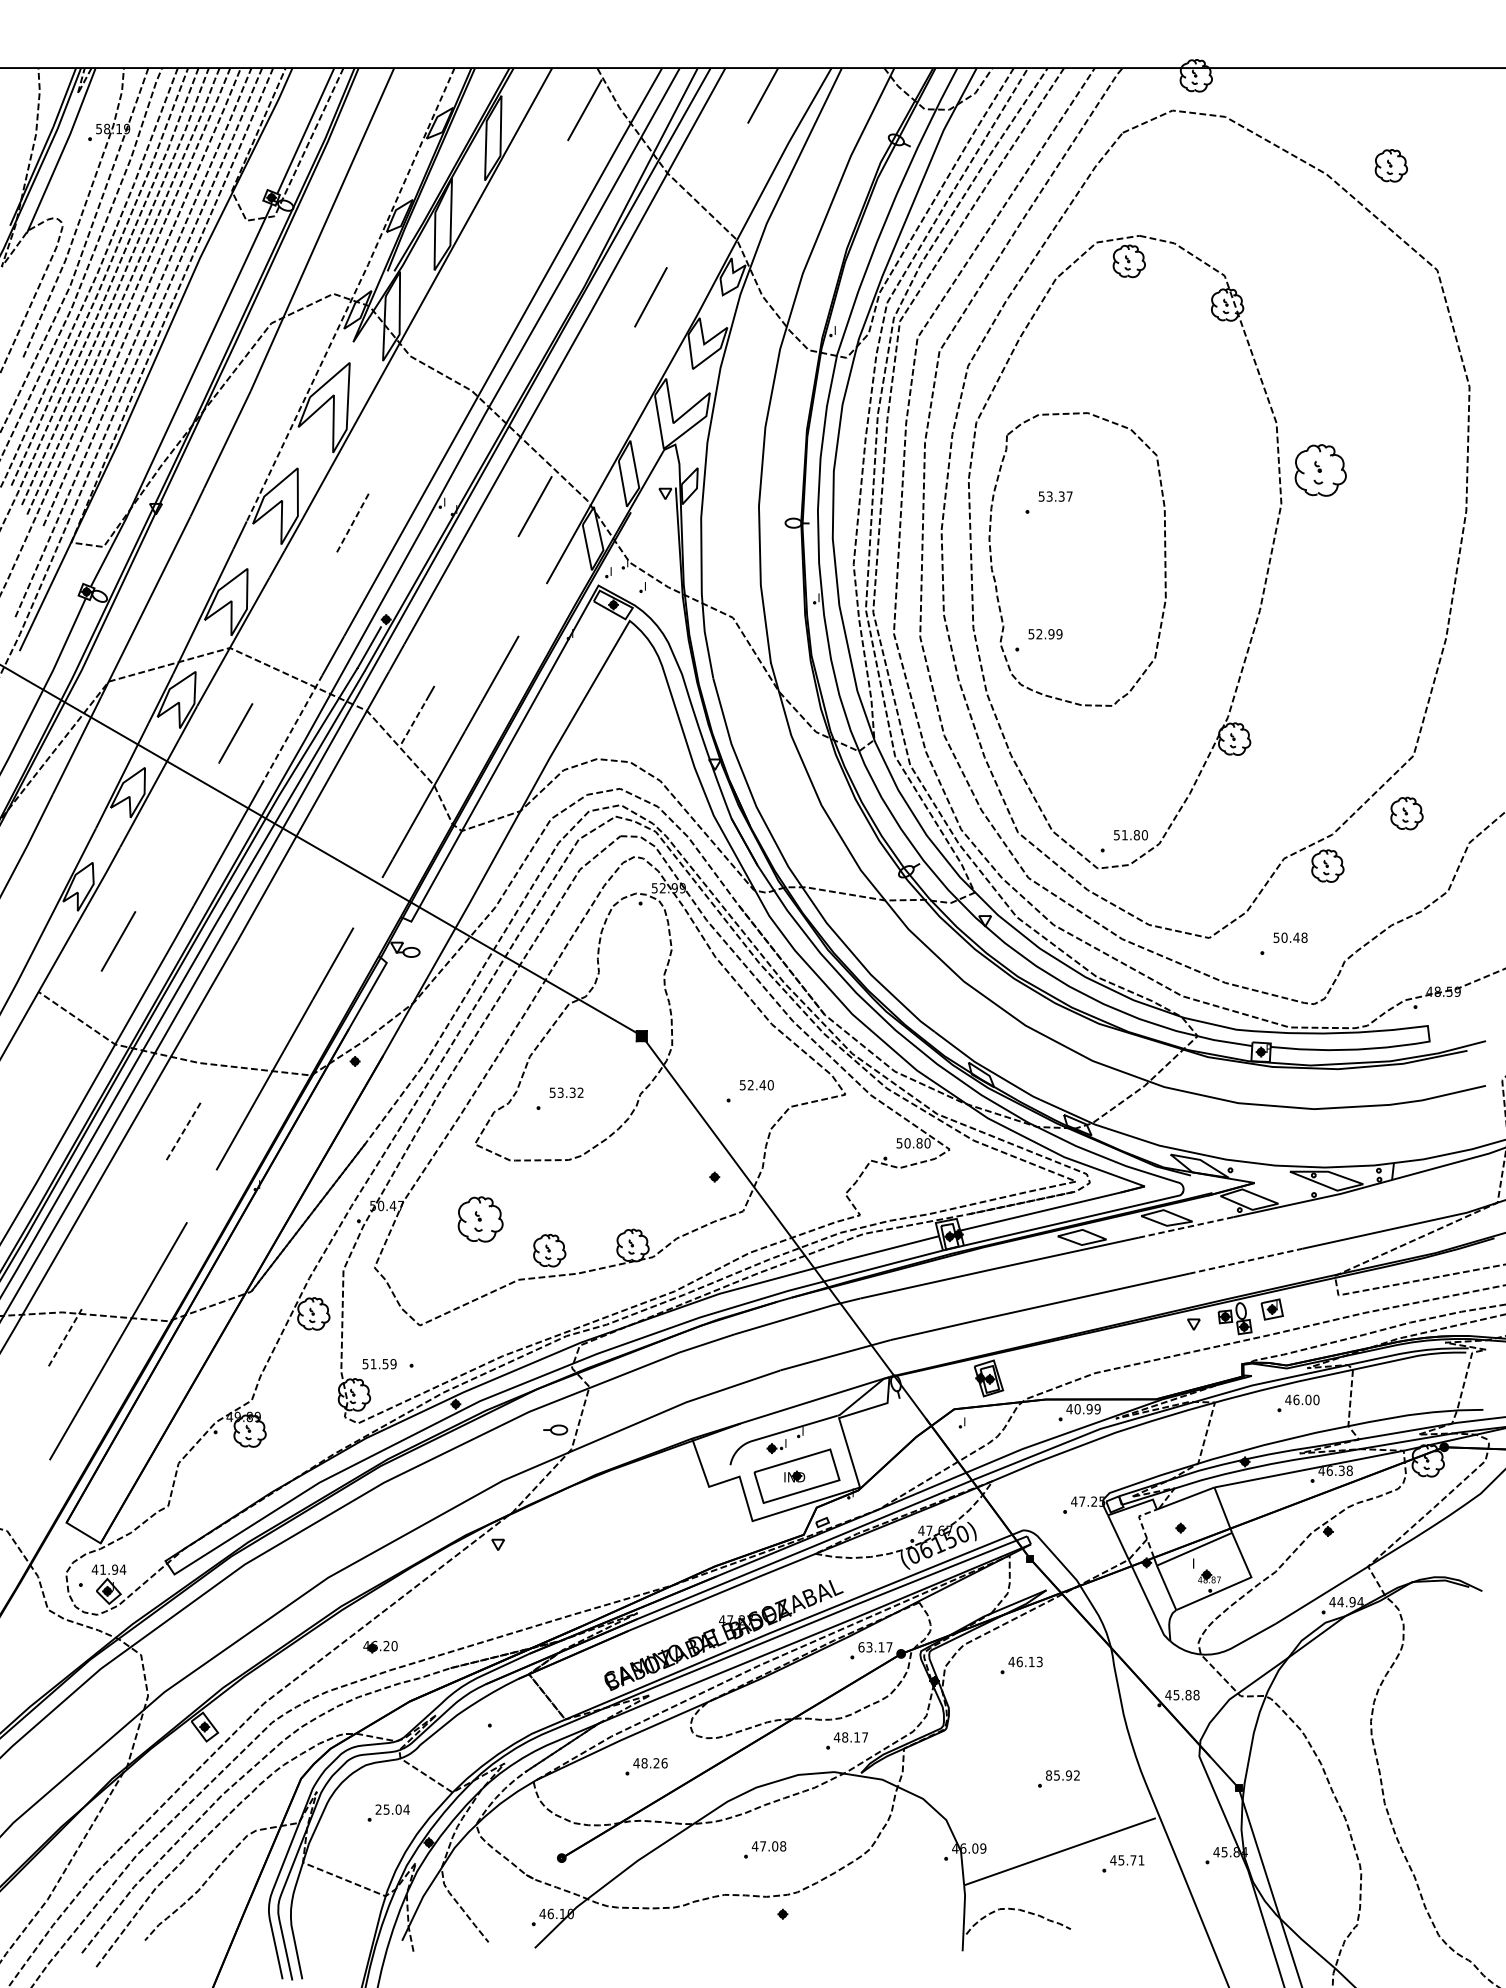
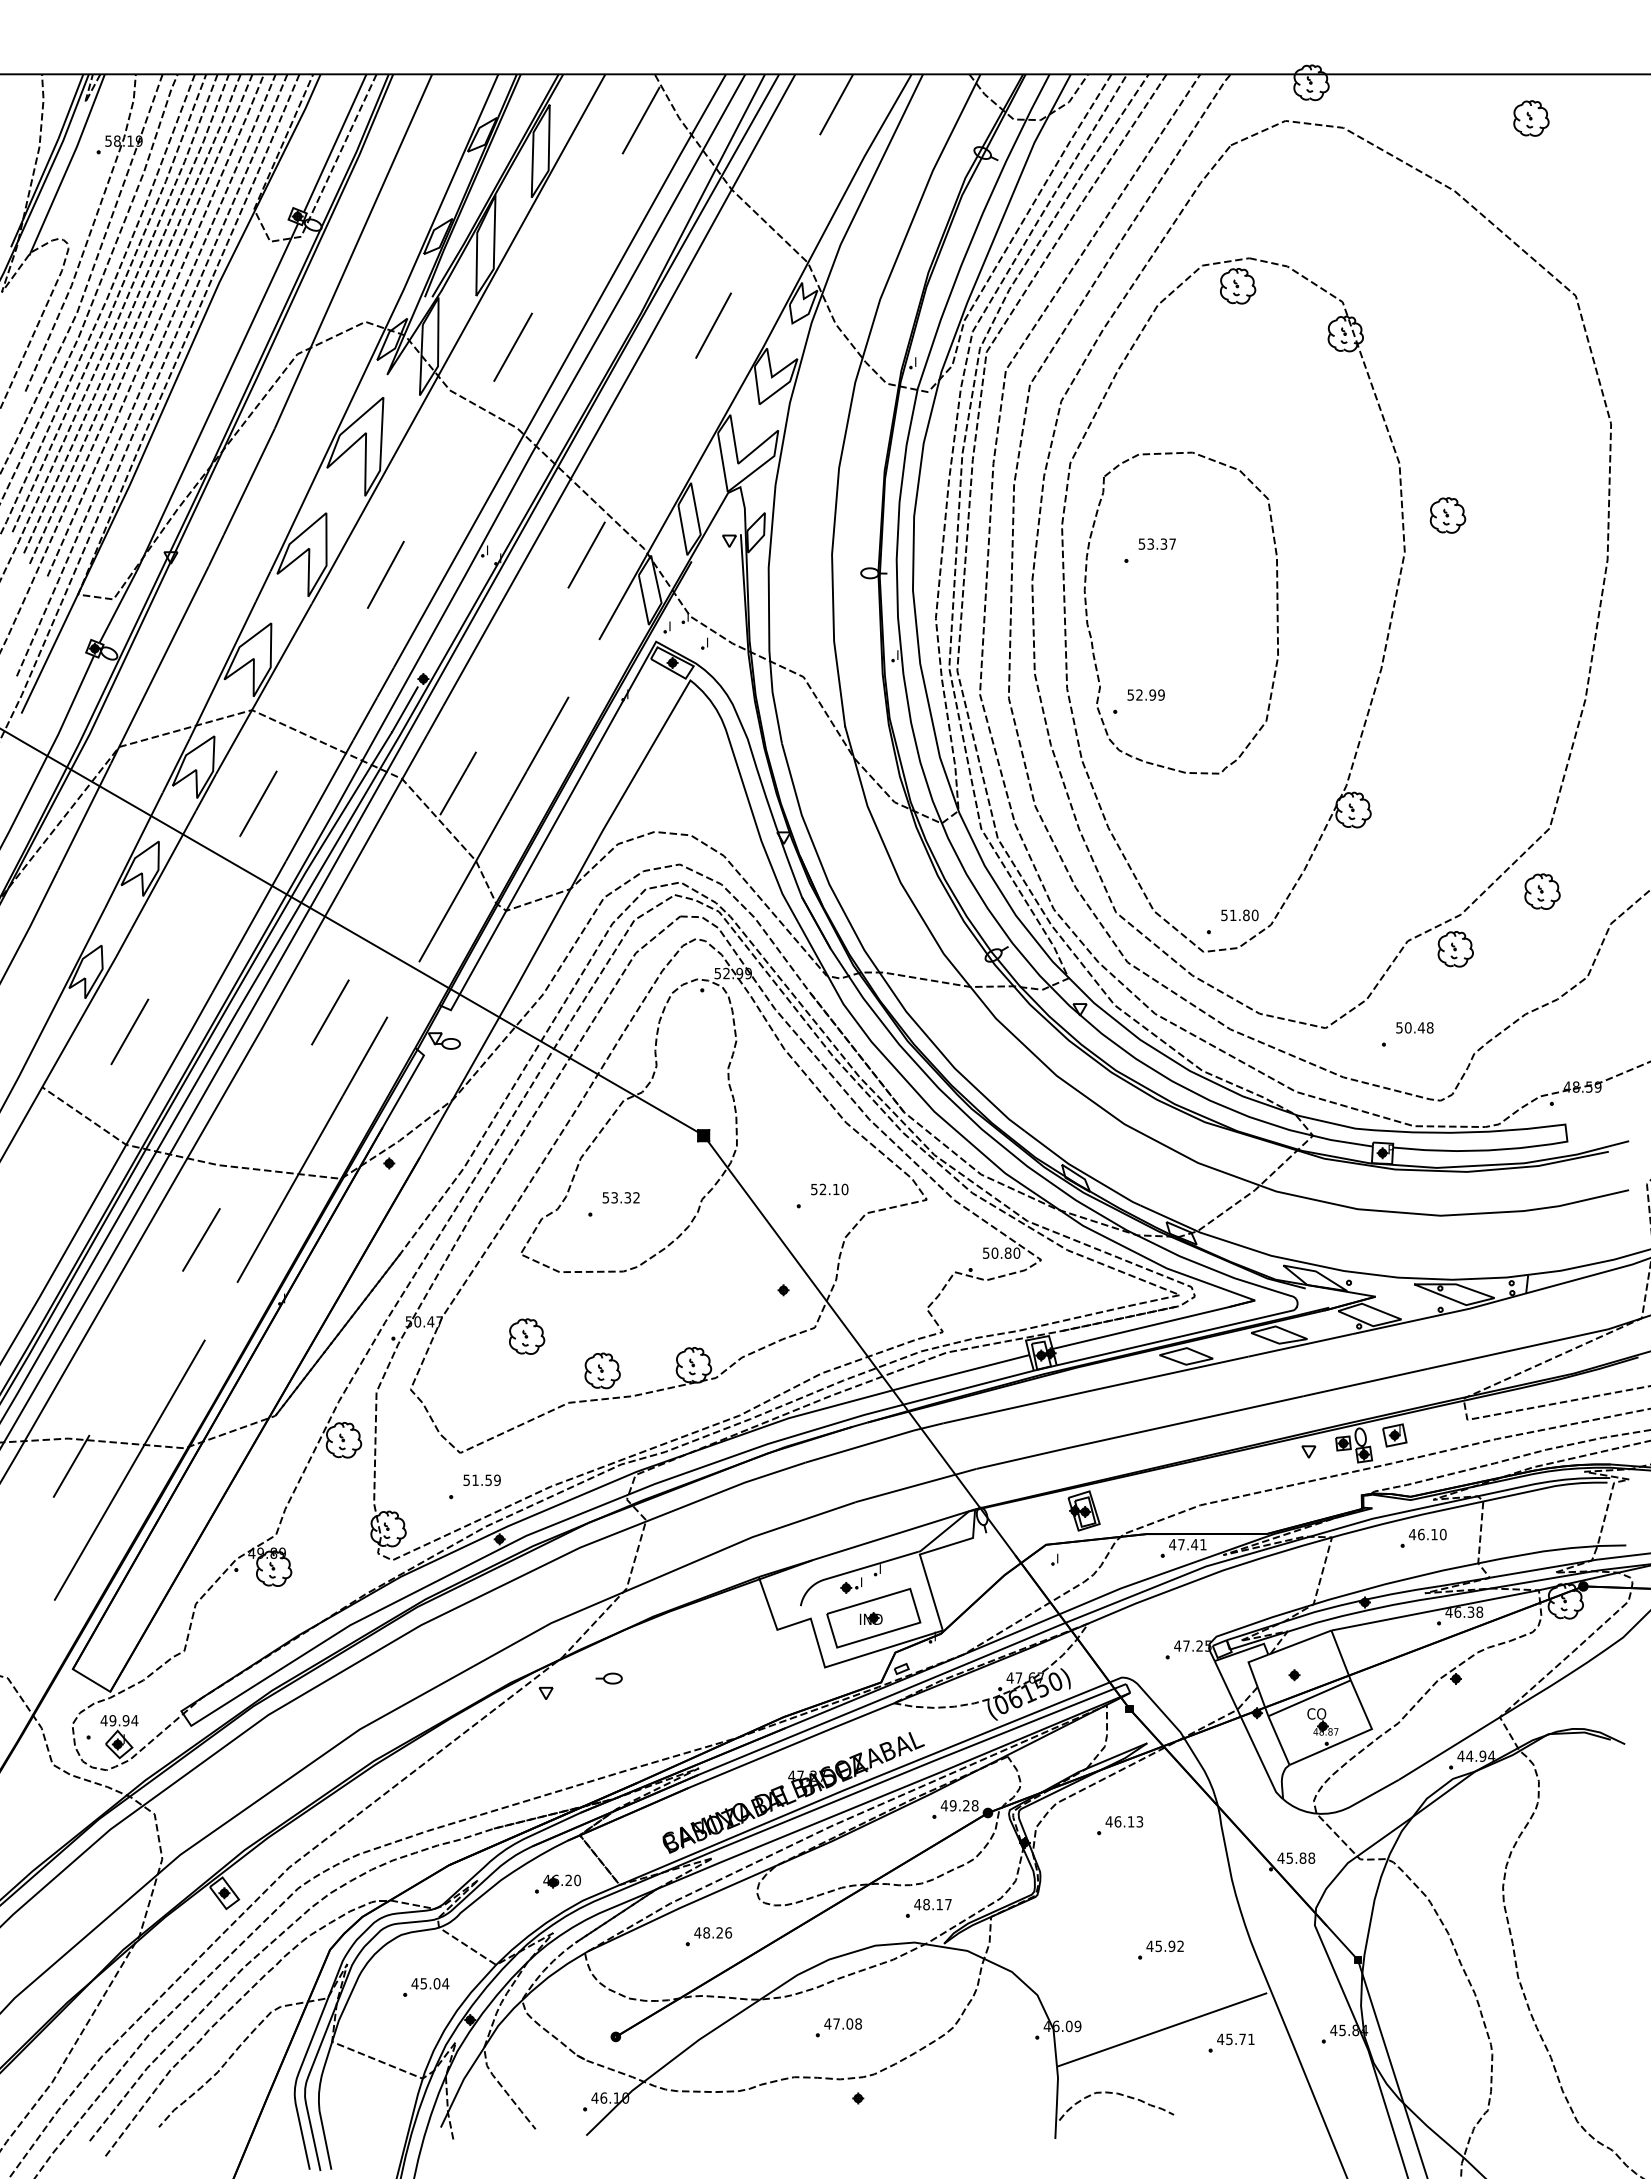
part: (1391, 165) -> (1531, 118), moved
line: (353, 297) -> (387, 325), dashed -> solid
line: (467, 316) -> (512, 346), added
part: (1320, 470) -> (1447, 515), size x0.62
line: (351, 525) -> (385, 575), dashed -> solid
line: (413, 722) -> (453, 791), dashed -> solid
line: (291, 730) -> (319, 800), dashed -> solid
line: (301, 923) -> (330, 1012), added
text: (762, 1085) -> (835, 1189), 52.40 -> 52.10
line: (183, 1130) -> (201, 1239), dashed -> solid
part: (481, 1219) -> (527, 1336), size x0.71
line: (1186, 1227) -> (1300, 1345), dashed -> solid
line: (1245, 1261) -> (1365, 1382), dashed -> solid
line: (65, 1336) -> (71, 1465), dashed -> solid
text: (379, 1363) -> (481, 1479), moved
text: (1308, 1399) -> (1434, 1534), 46.00 -> 46.10
text: (1087, 1409) -> (1192, 1544), 40.99 -> 47.41
part: (555, 1429) -> (608, 1678), moved
line: (1142, 1527) -> (1252, 1674), dashed -> solid
text: (1200, 1563) -> (1316, 1713), I -> CO
text: (102, 1569) -> (112, 1720), 41.94 -> 49.94
part: (379, 1647) -> (561, 1881), moved
text: (875, 1647) -> (959, 1805), 63.17 -> 49.28
text: (1048, 1775) -> (1149, 1946), 85.92 -> 45.92
text: (378, 1809) -> (414, 1983), 25.04 -> 45.04

